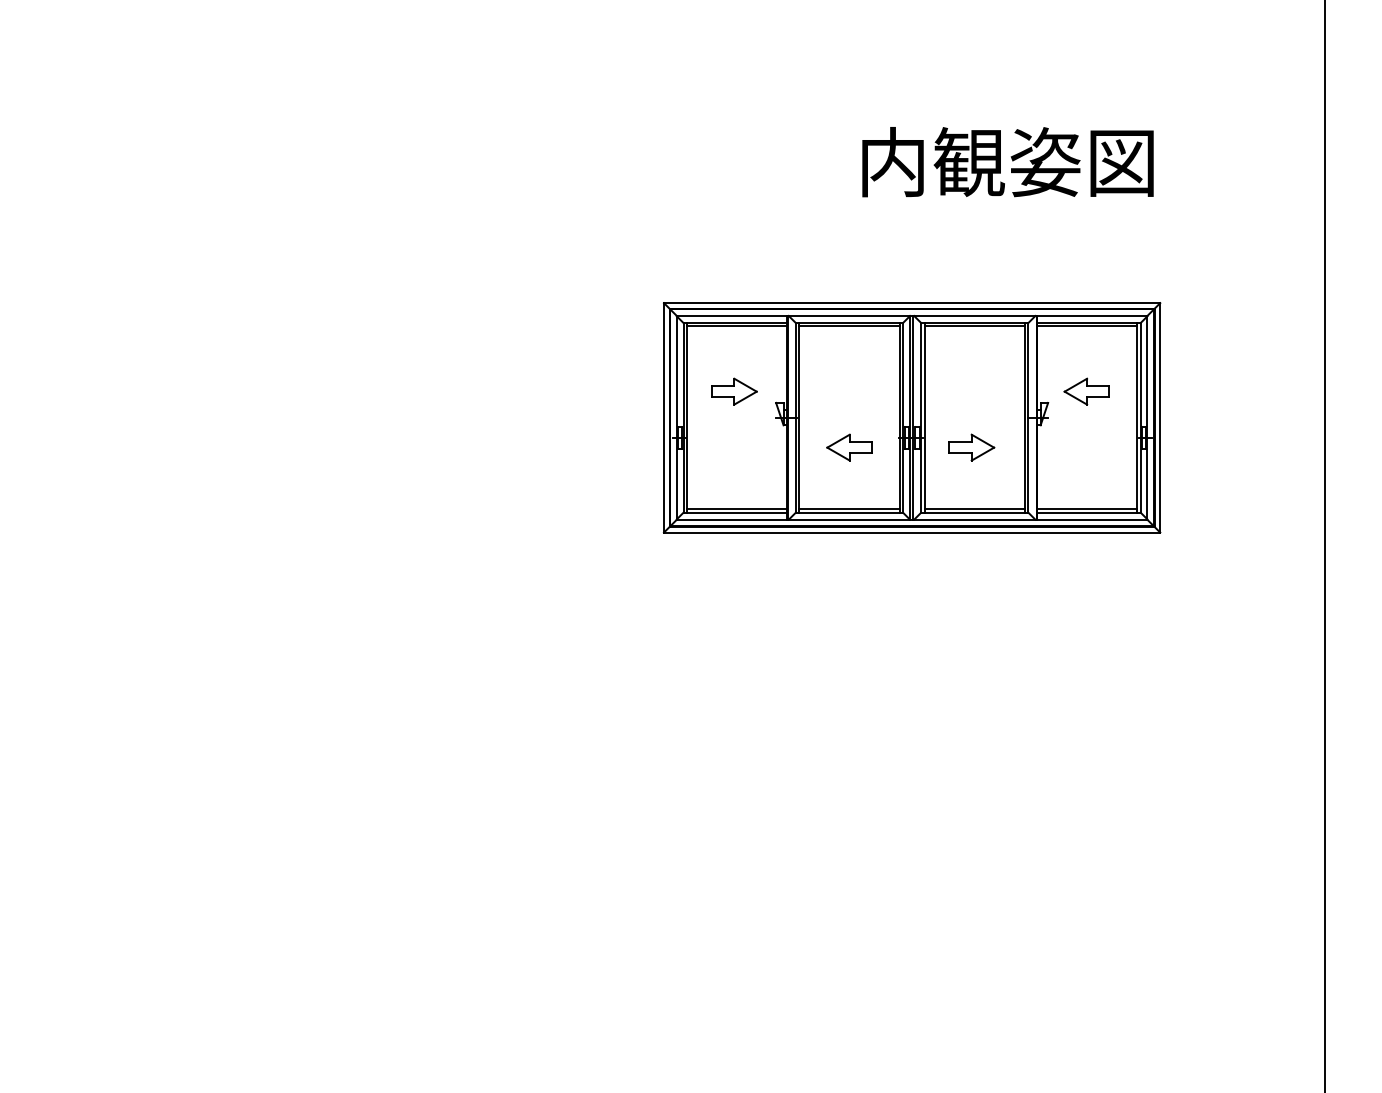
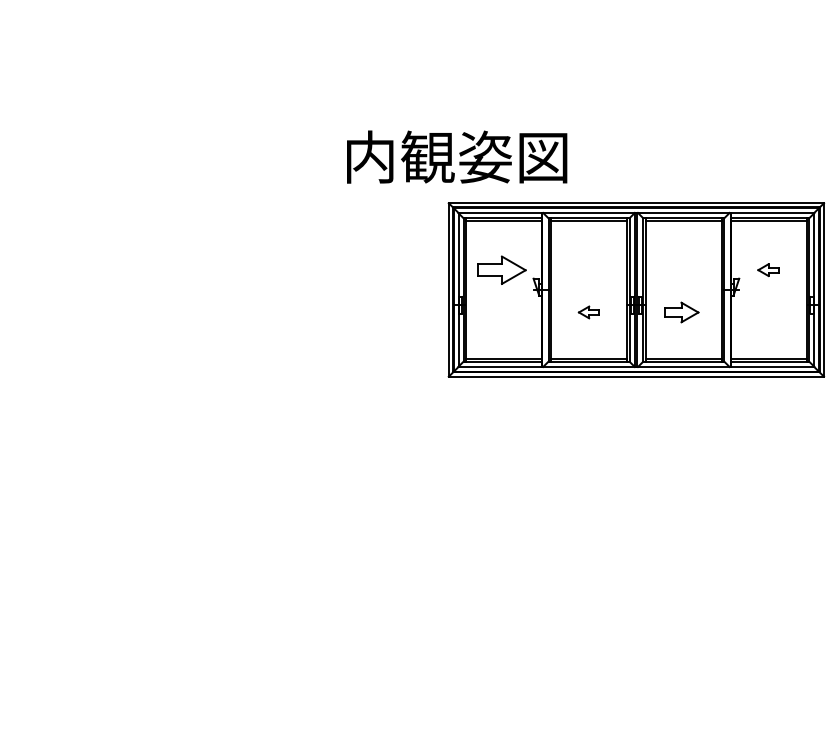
text: (1007, 162) -> (456, 157), moved
part: (734, 391) -> (502, 270), size x1.4
part: (1086, 391) -> (768, 270), size x0.6
part: (849, 447) -> (589, 312), size x0.6

